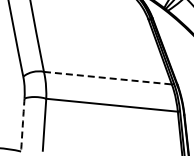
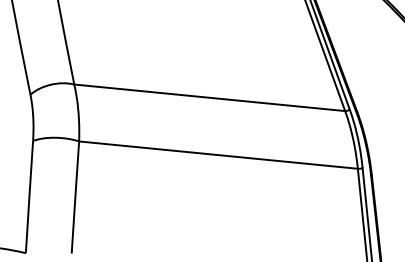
line: (108, 78) -> (210, 98), dashed -> solid
arc: (22, 125) -> (28, 198), dashed -> solid

